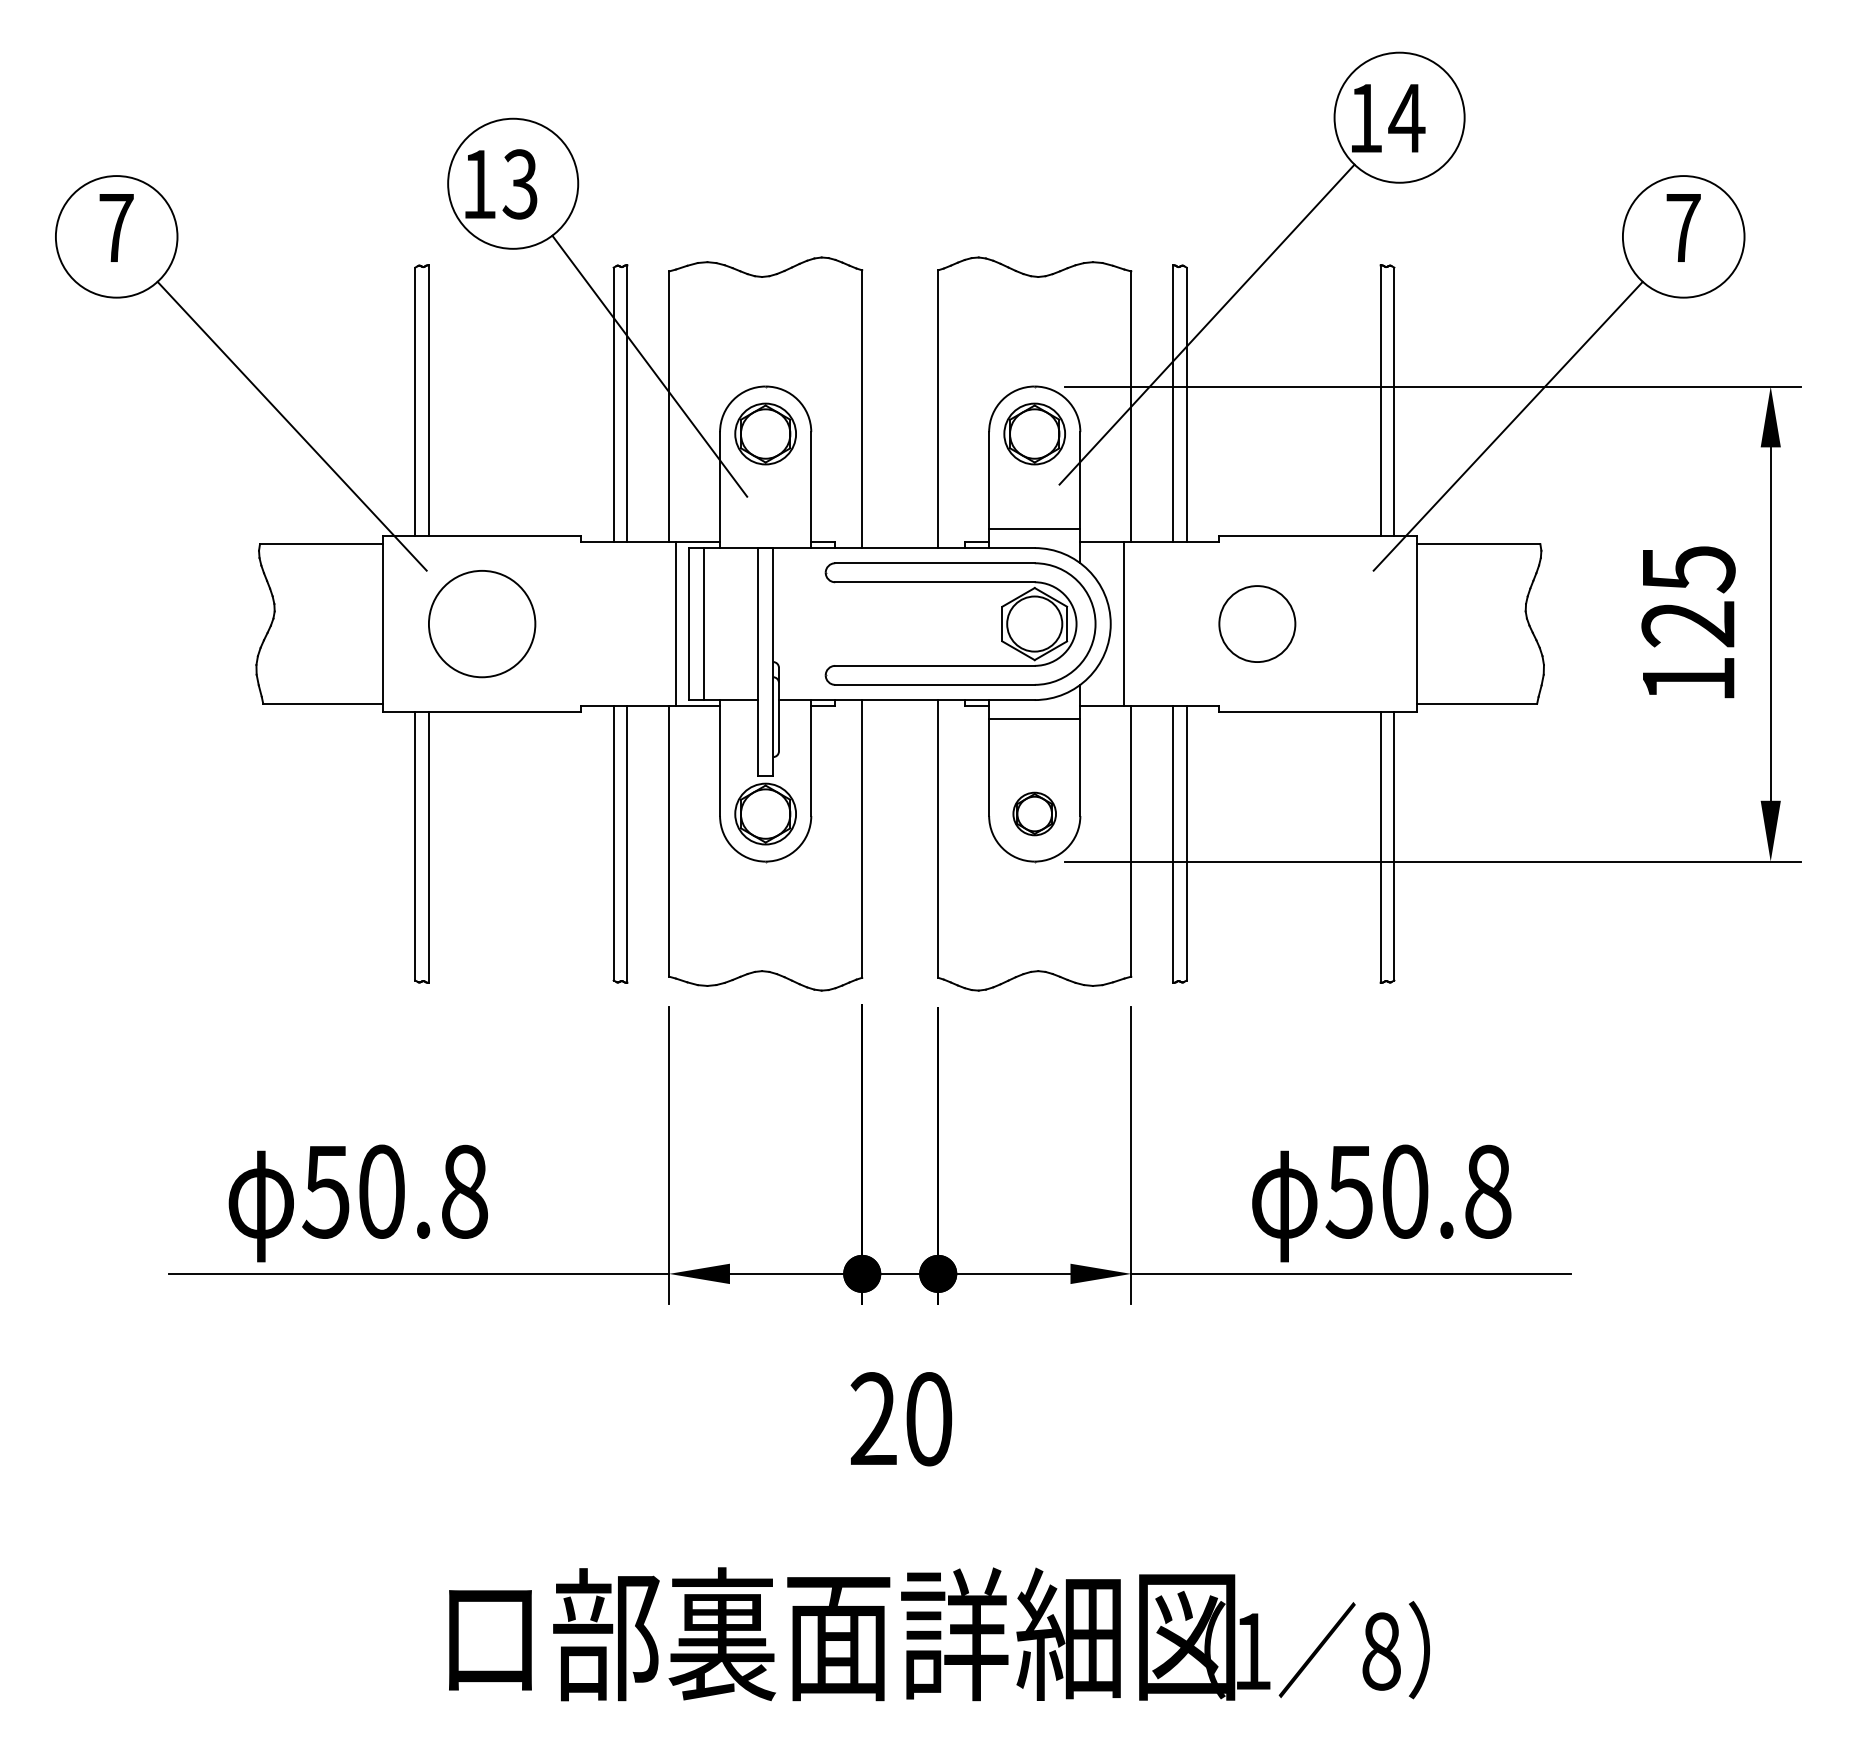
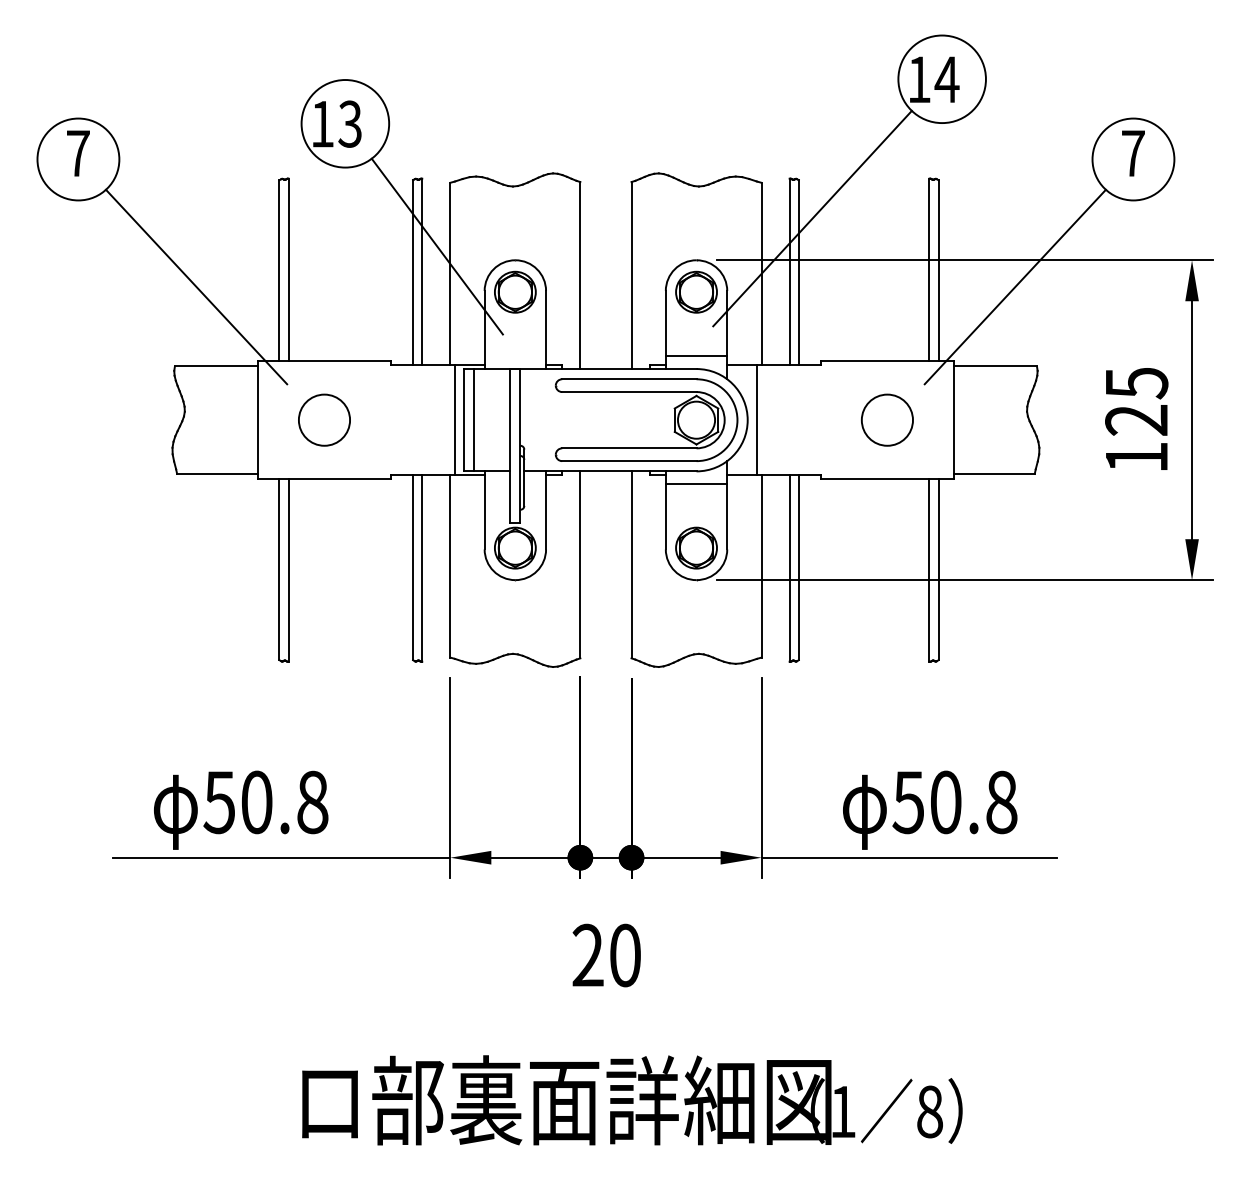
circle: (482, 623) -> (324, 419), size x0.71
circle: (1257, 623) -> (887, 419), moved
part: (1034, 813) -> (696, 547), size x1.43

